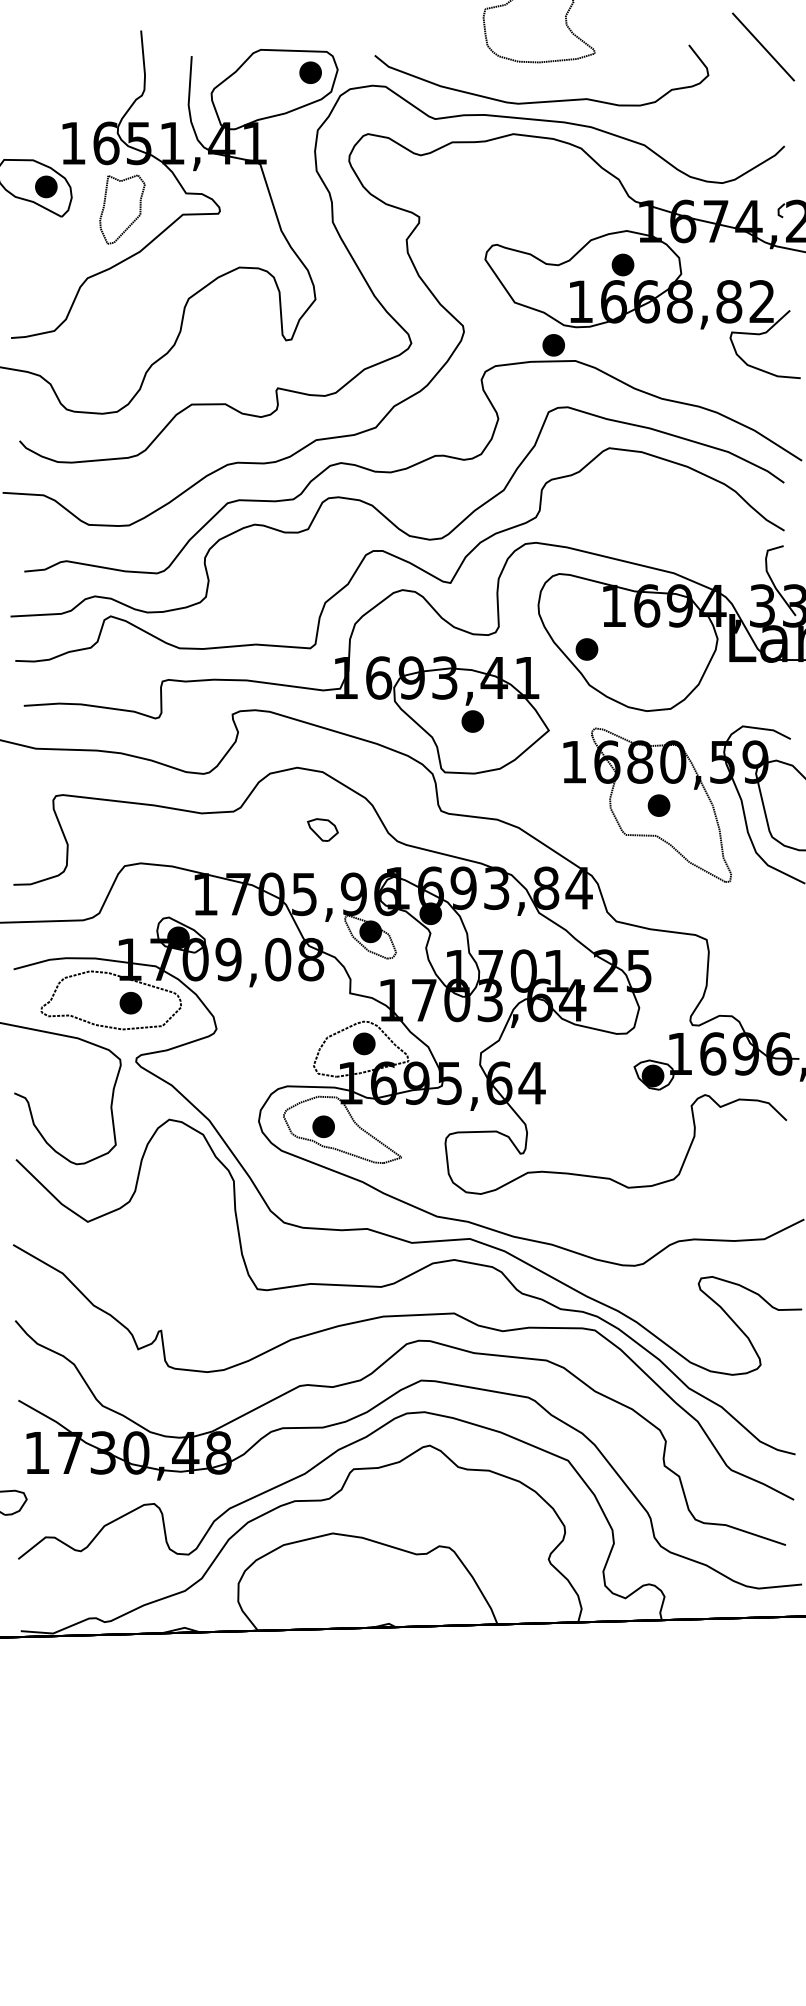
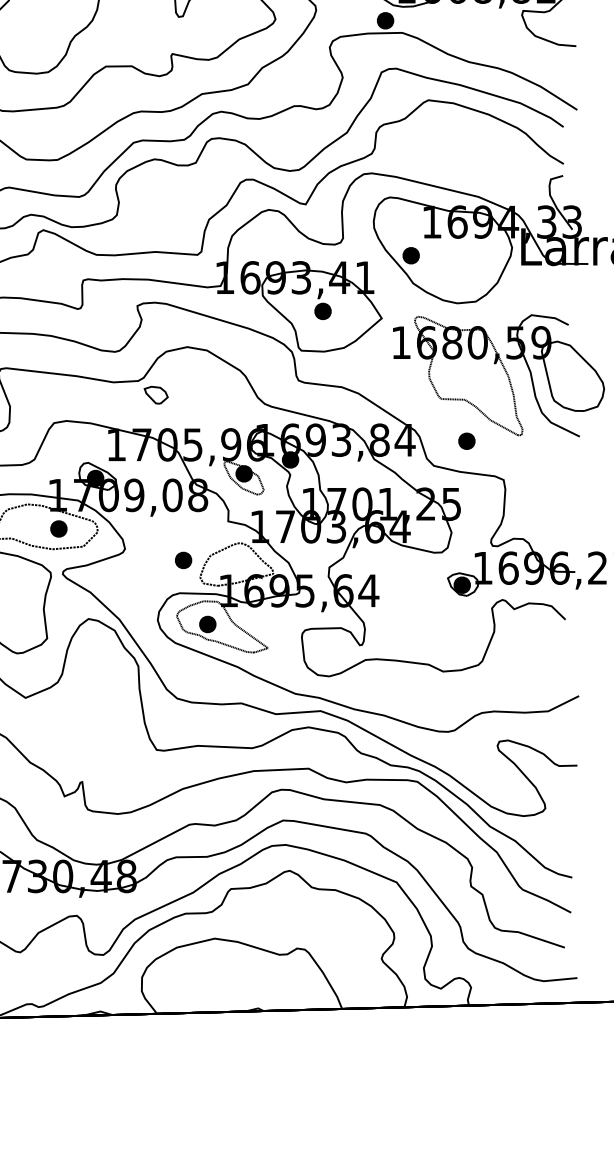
part: (658, 805) -> (466, 441), moved
part: (322, 829) -> (155, 394), moved
part: (364, 1043) -> (183, 560), moved

